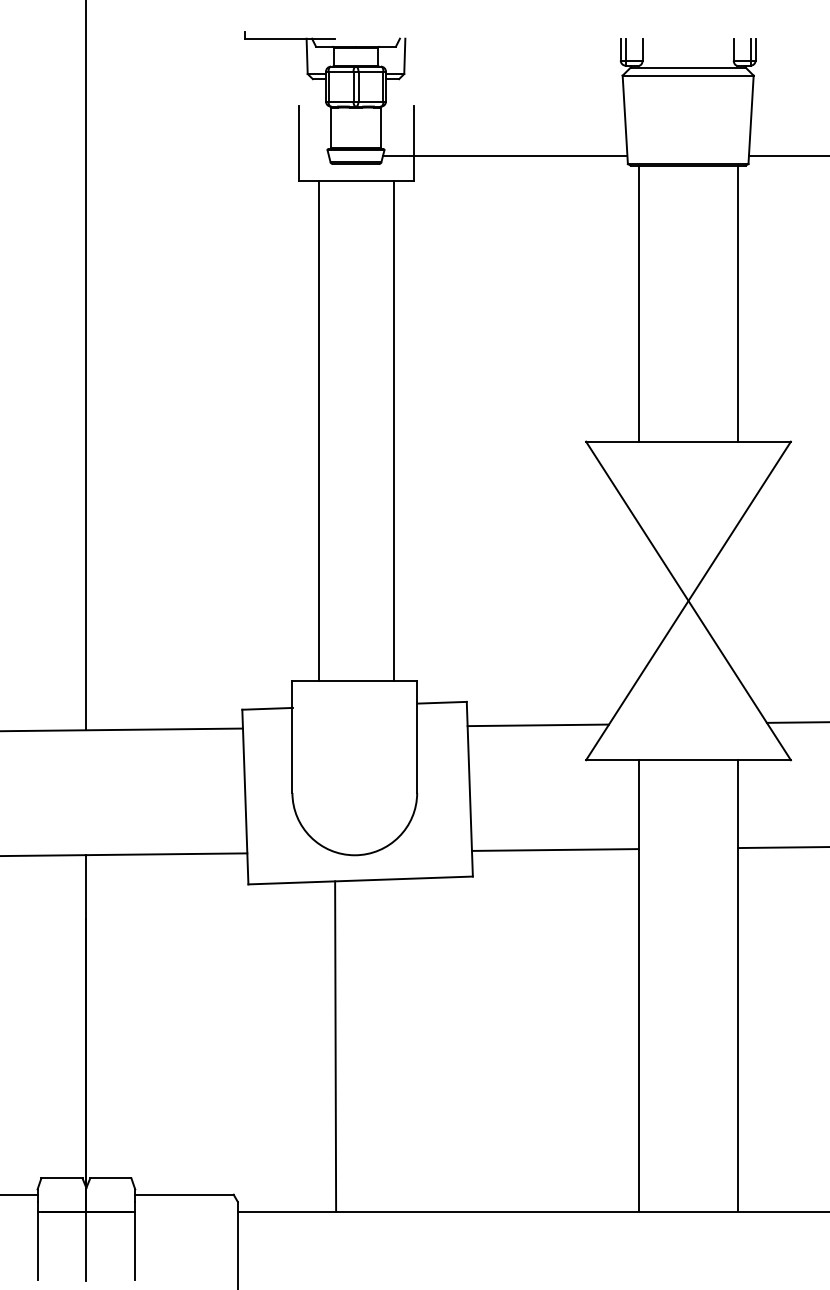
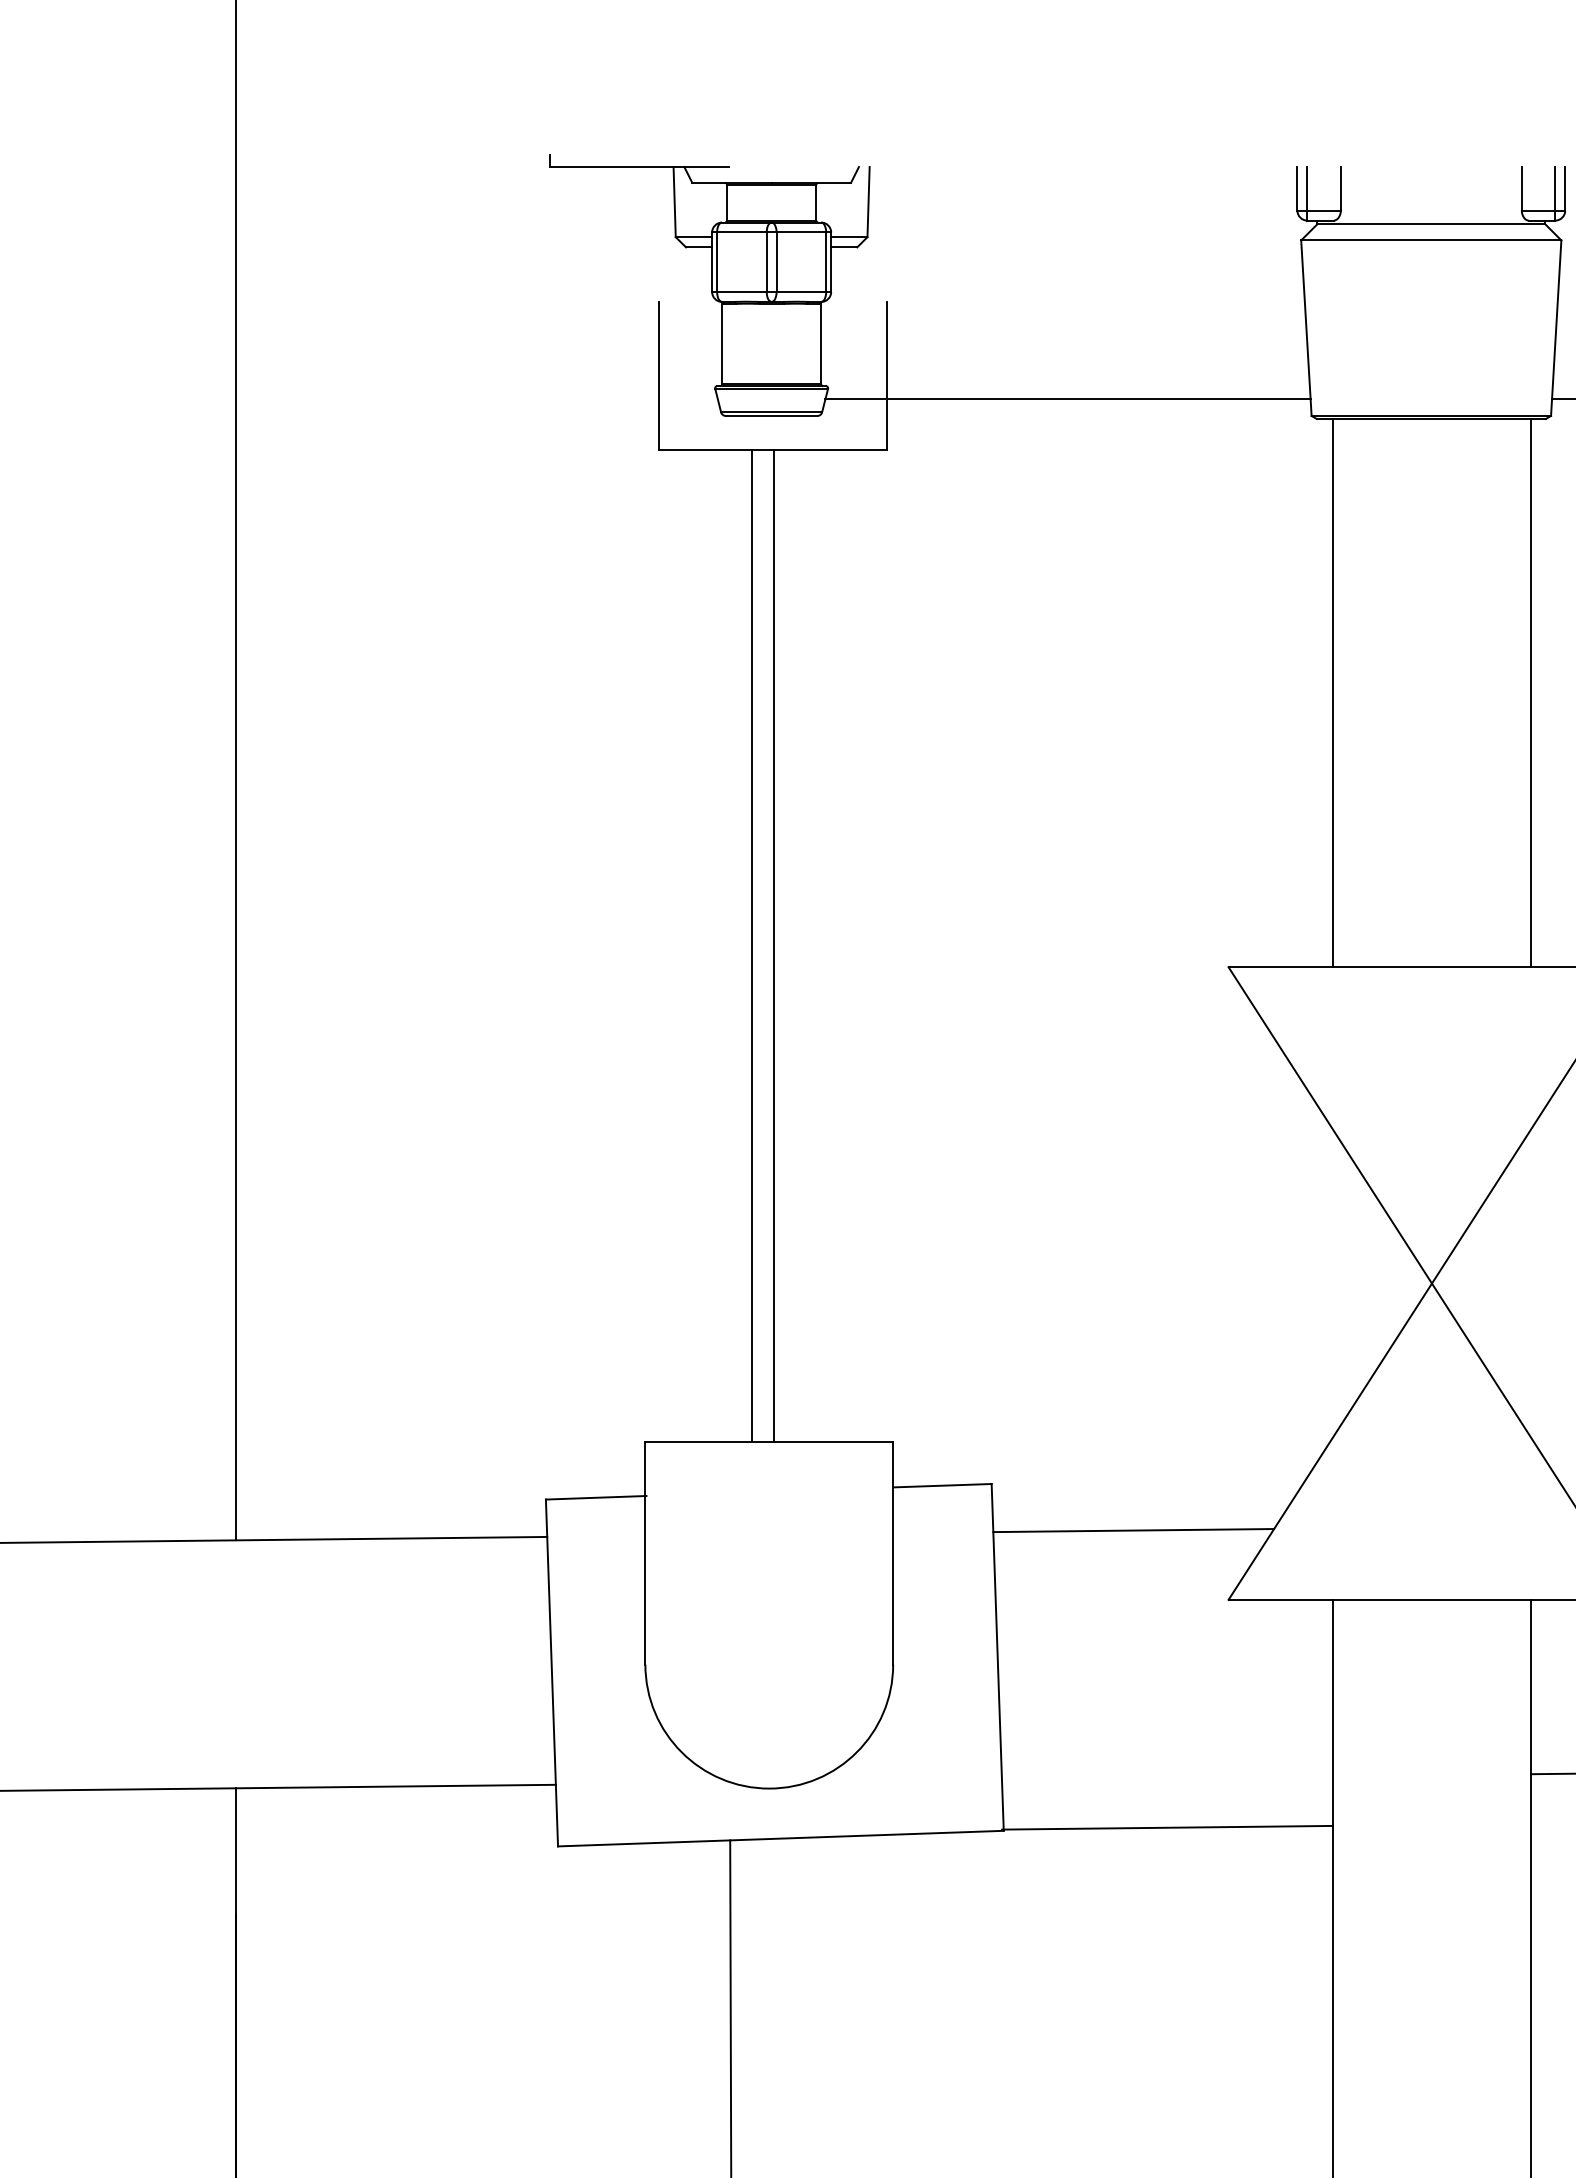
line: (319, 430) -> (752, 945), moved
line: (394, 430) -> (774, 945), moved
line: (555, 849) -> (1167, 1826), moved

